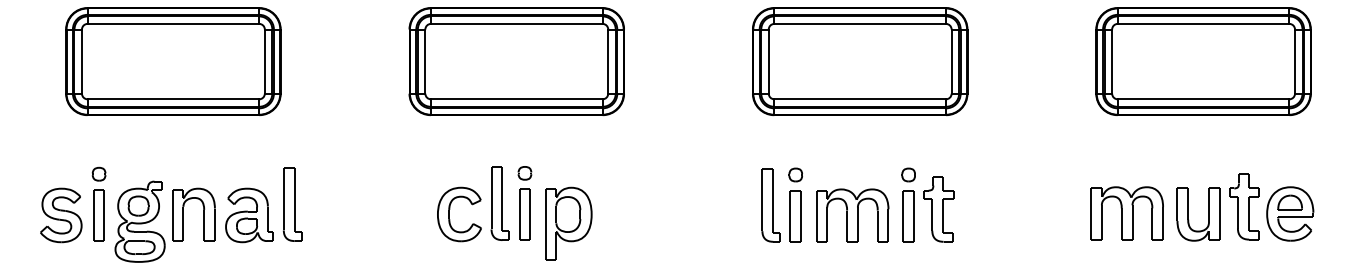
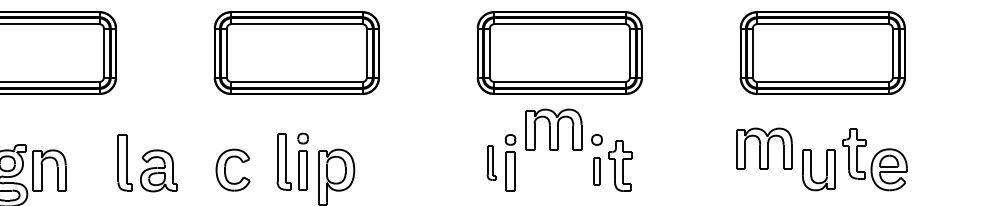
part: (770, 205) -> (491, 163), size x0.6
part: (1244, 206) -> (854, 153), moved
part: (1126, 213) -> (763, 148), moved
part: (449, 214) -> (225, 170), moved
part: (249, 215) -> (158, 170), moved
part: (852, 215) -> (553, 129), moved
part: (908, 216) -> (596, 171), size x0.7

